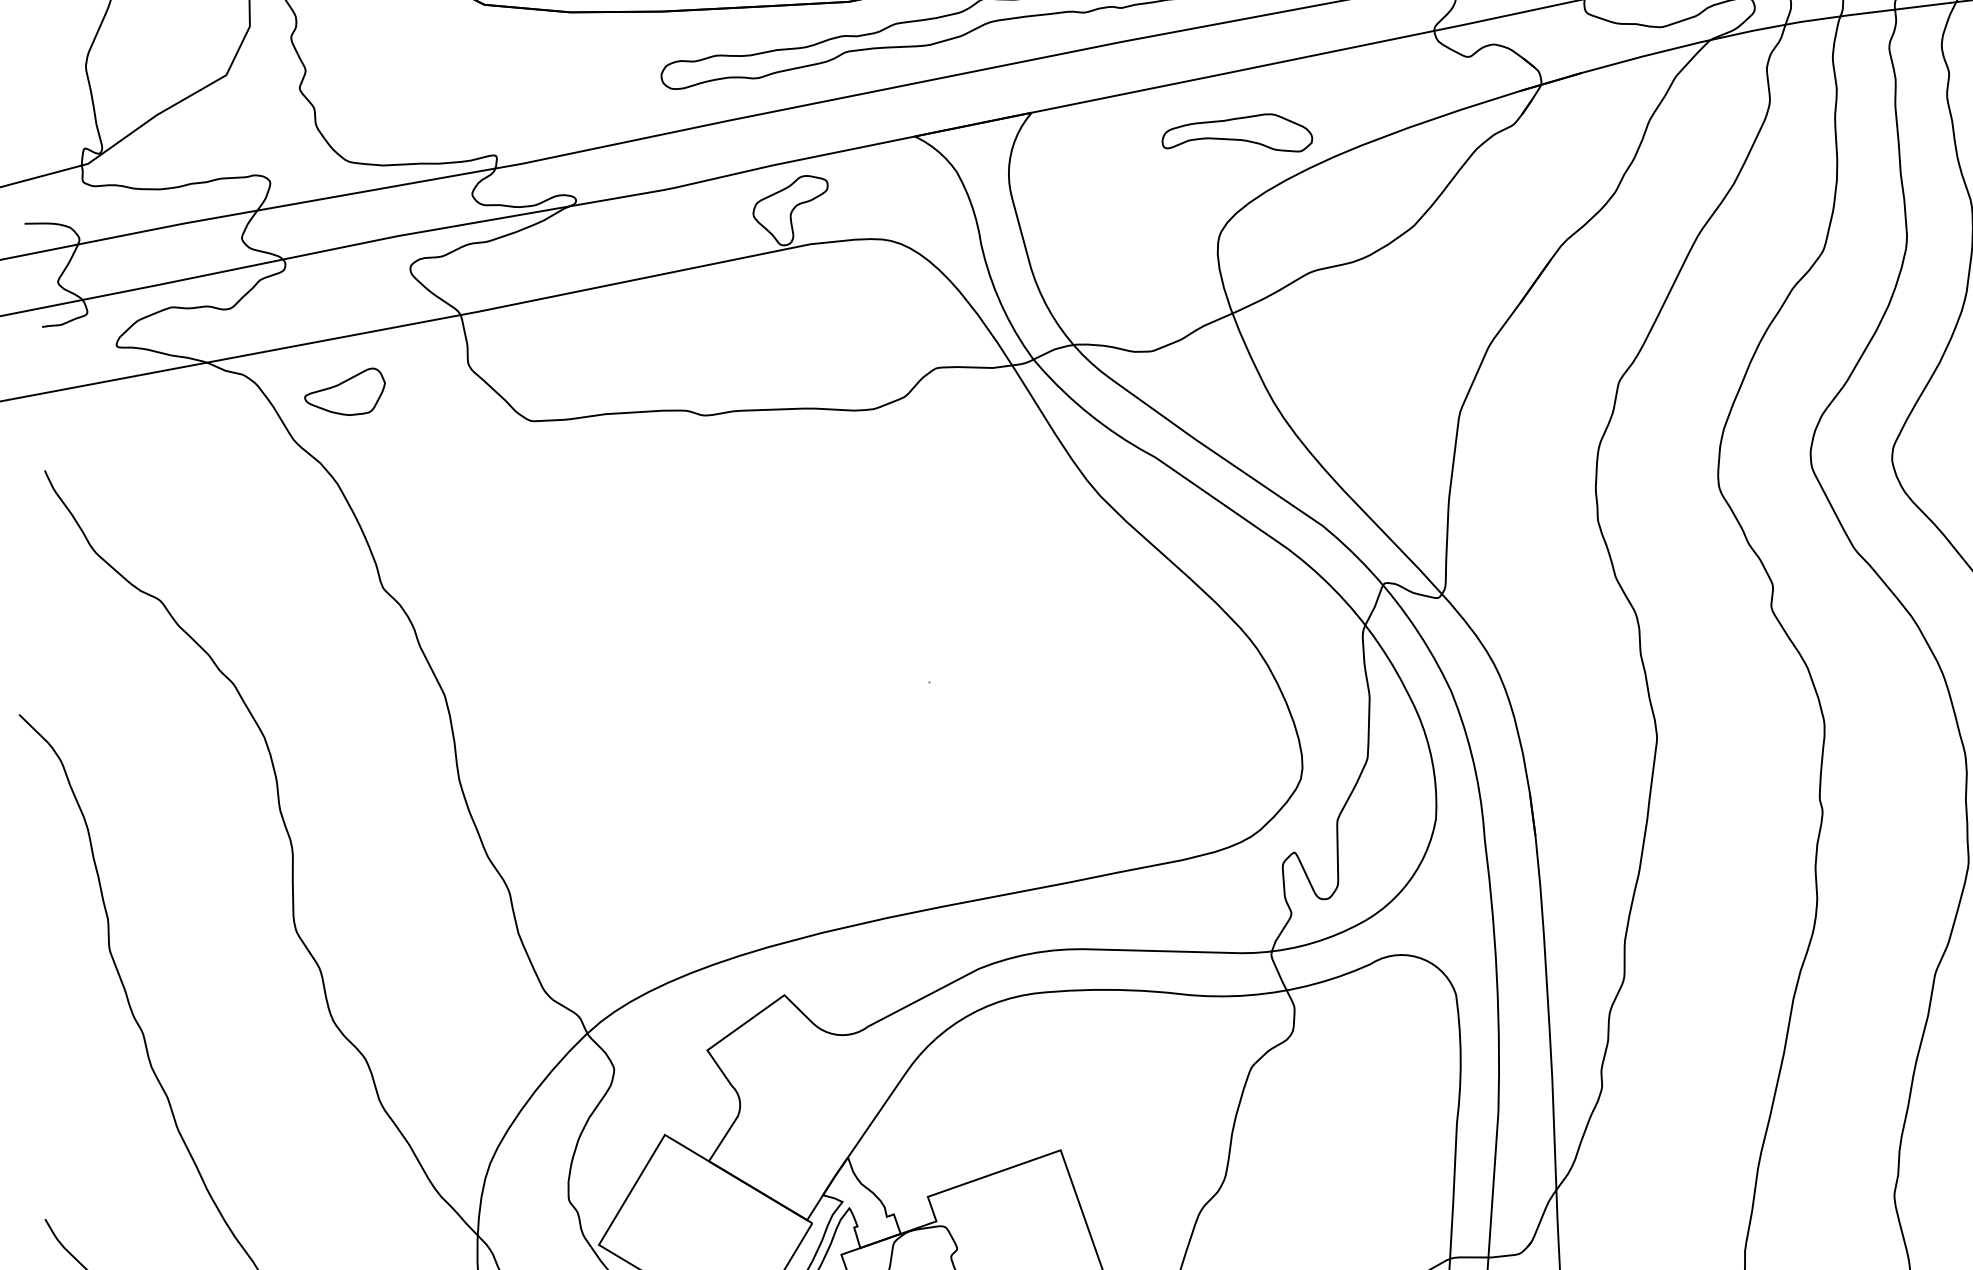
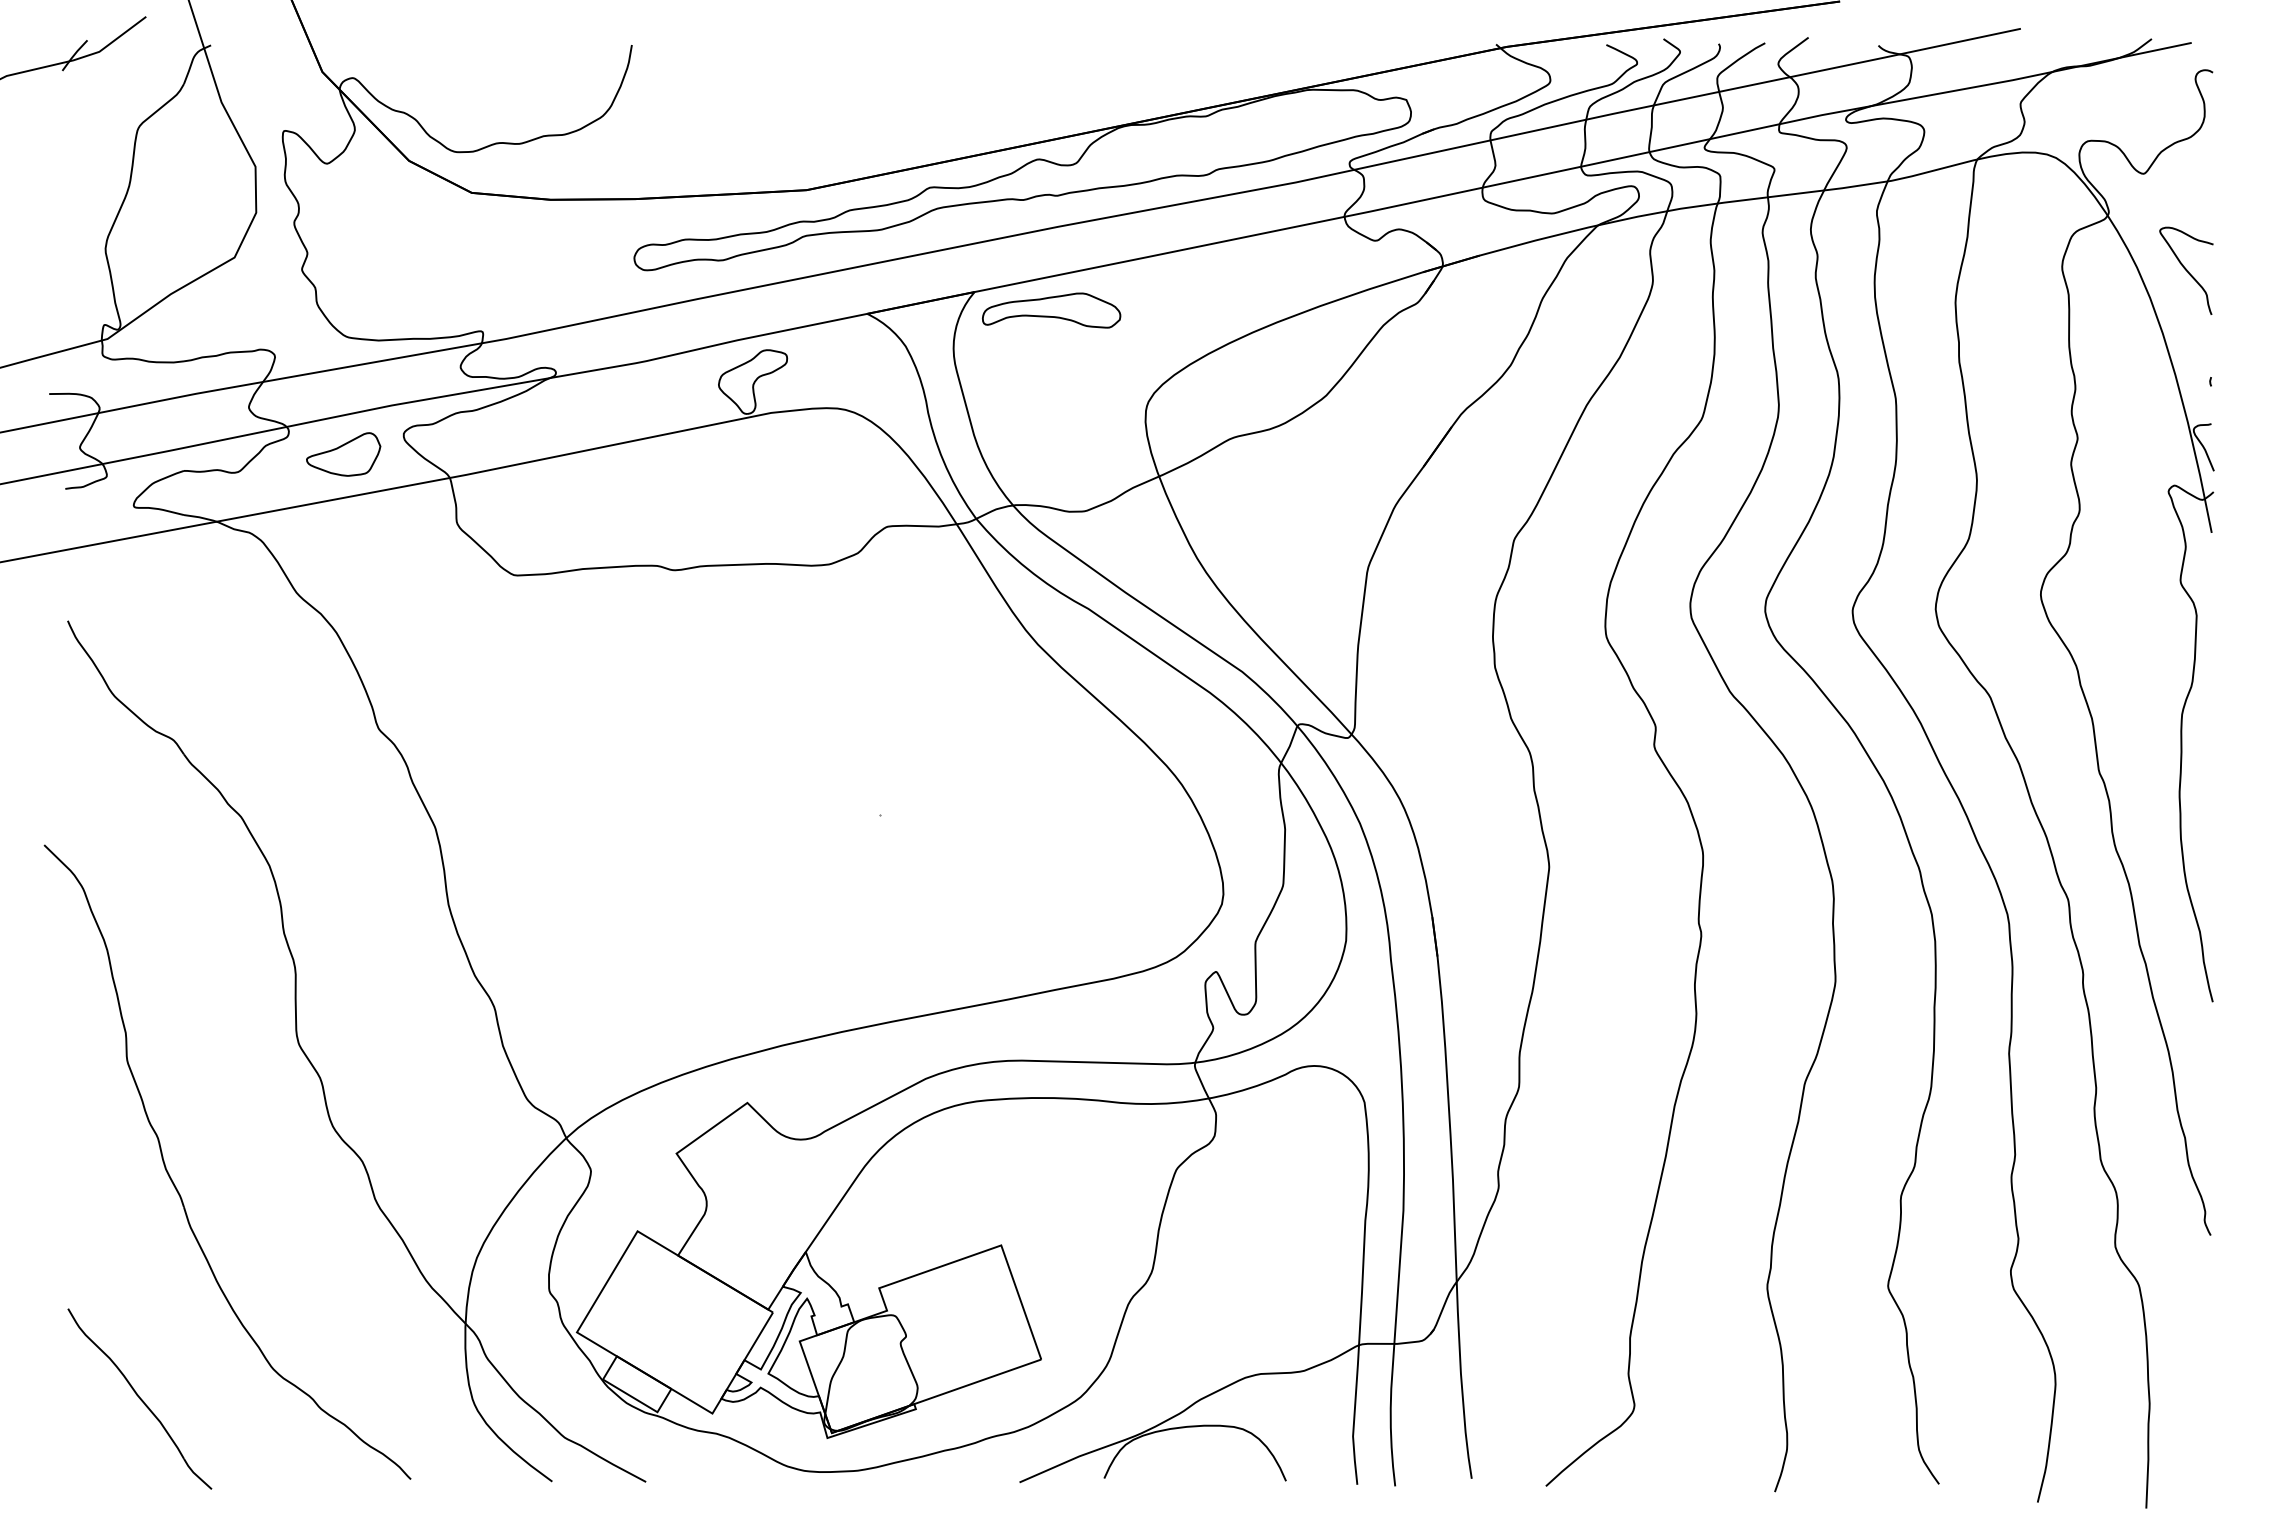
part: (1237, 132) -> (1051, 310), moved
part: (344, 391) -> (343, 454), moved

